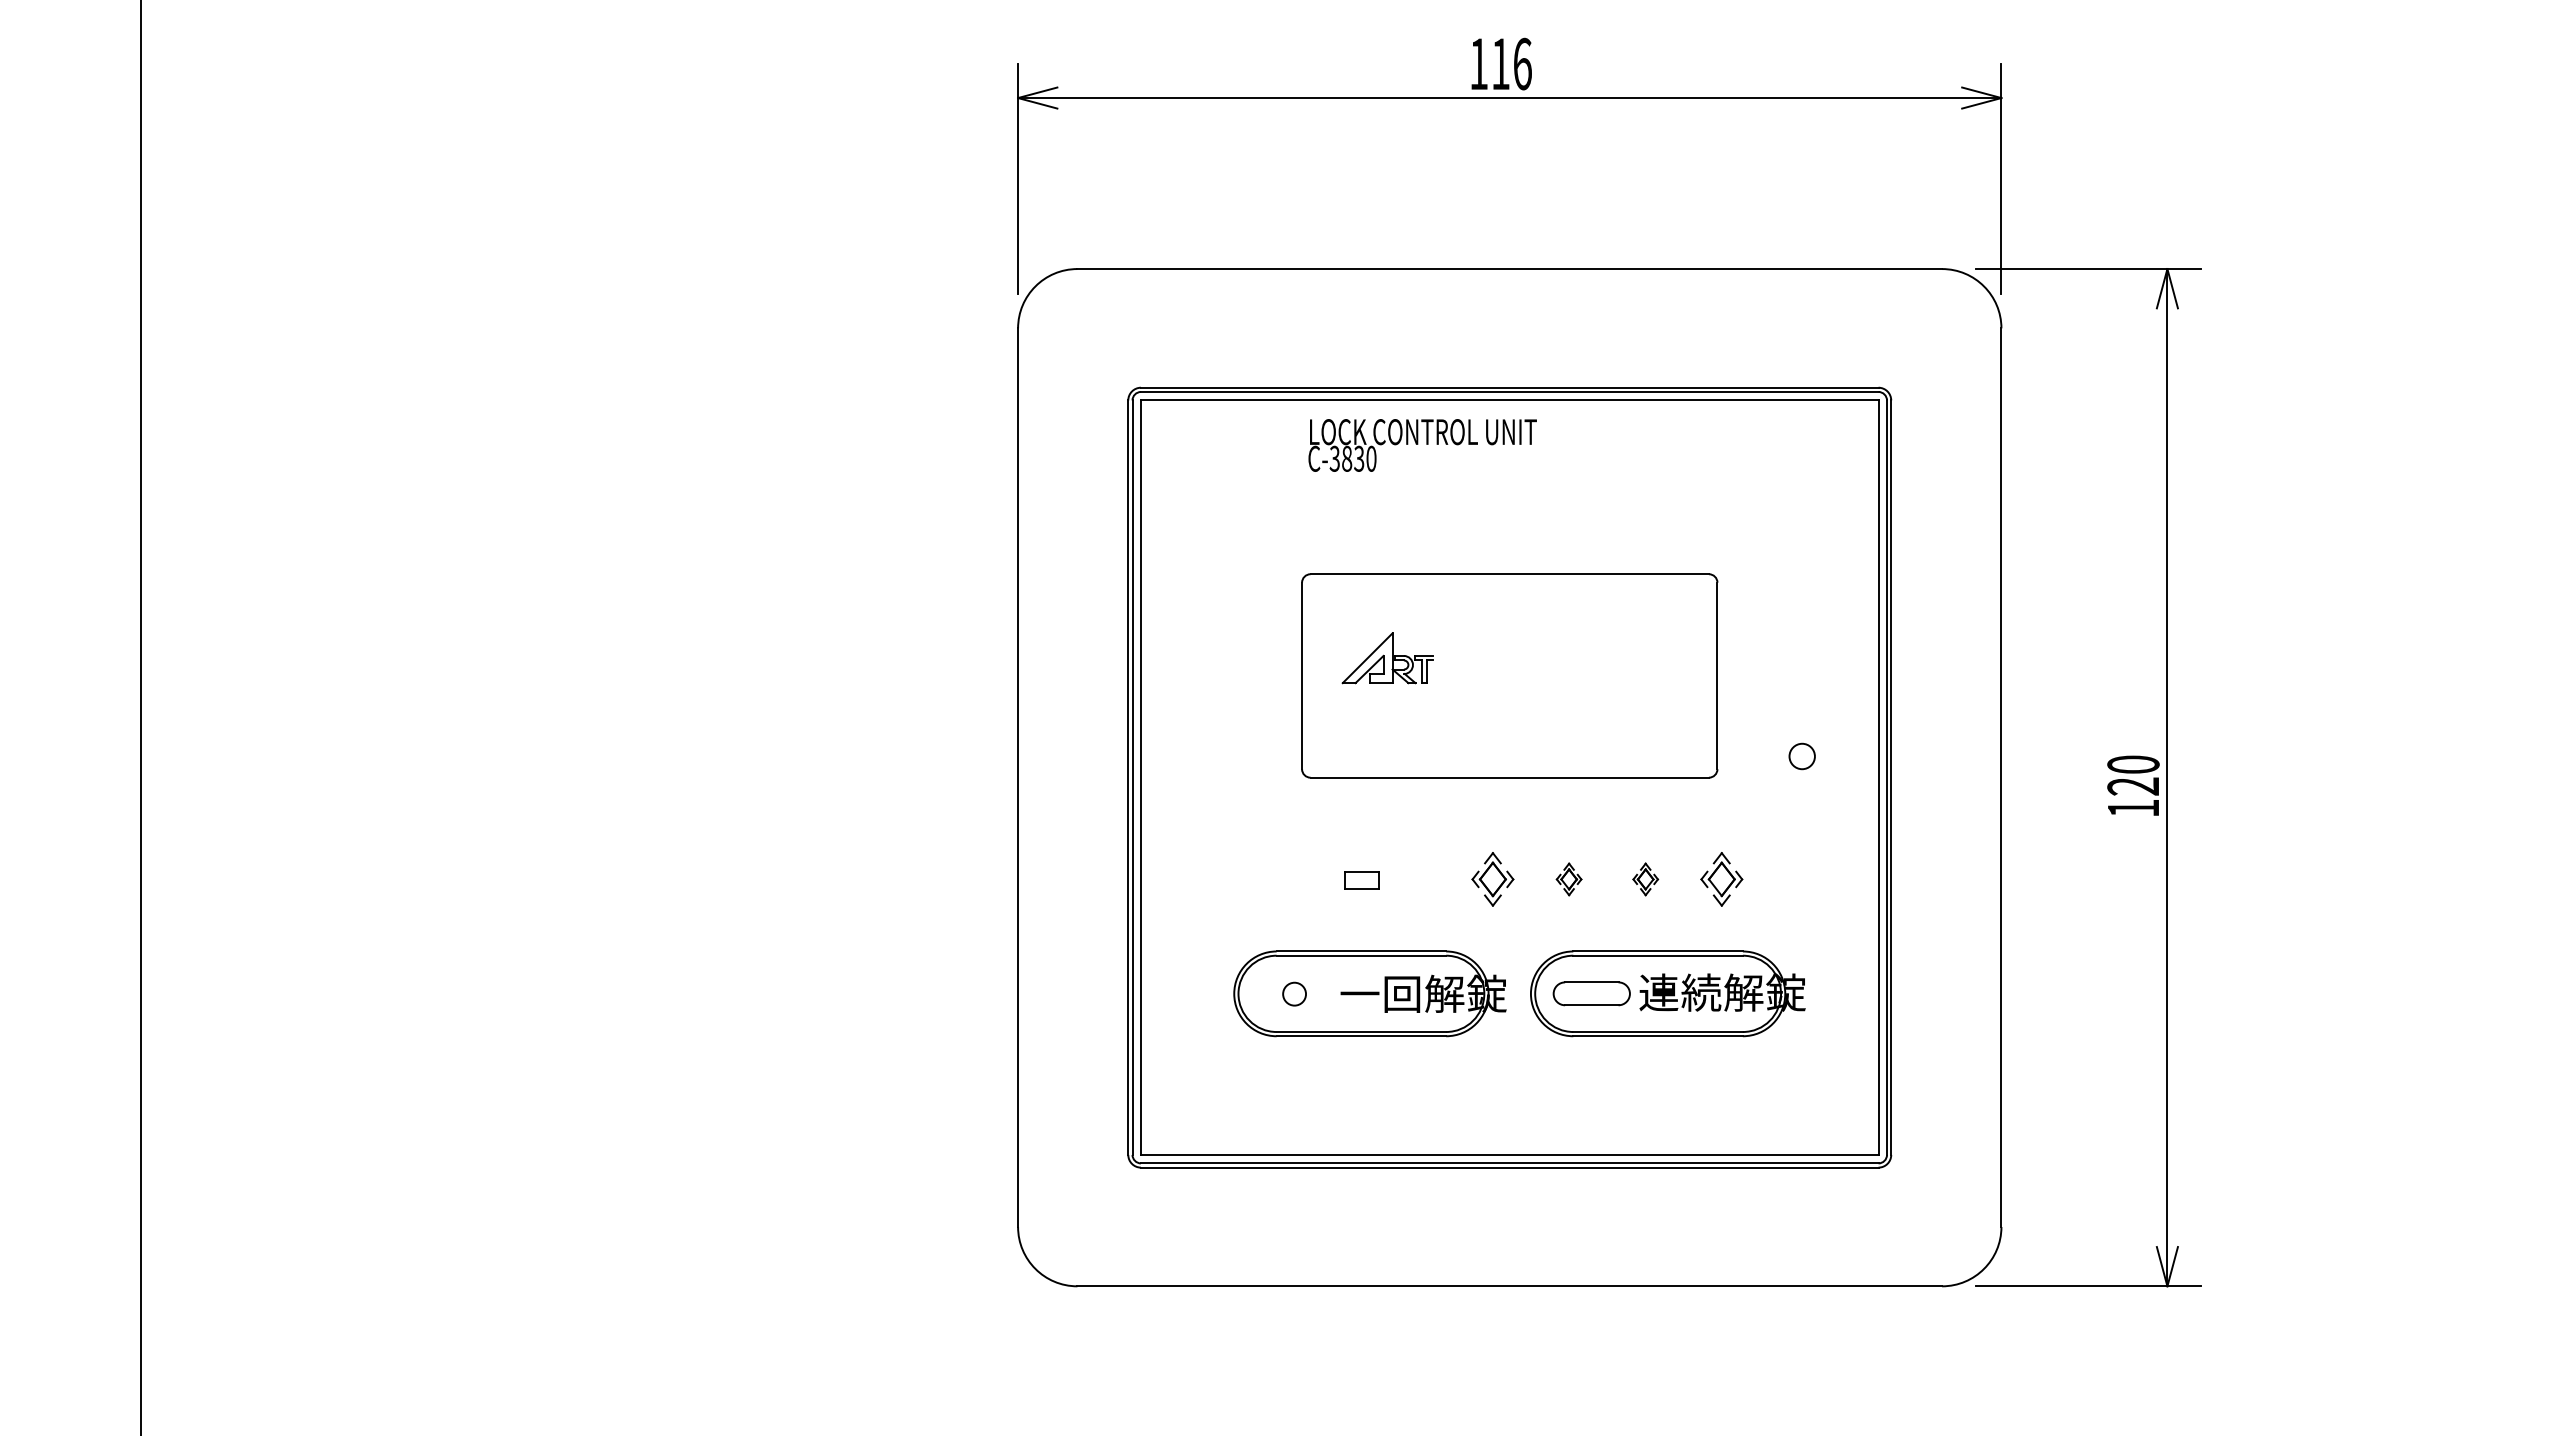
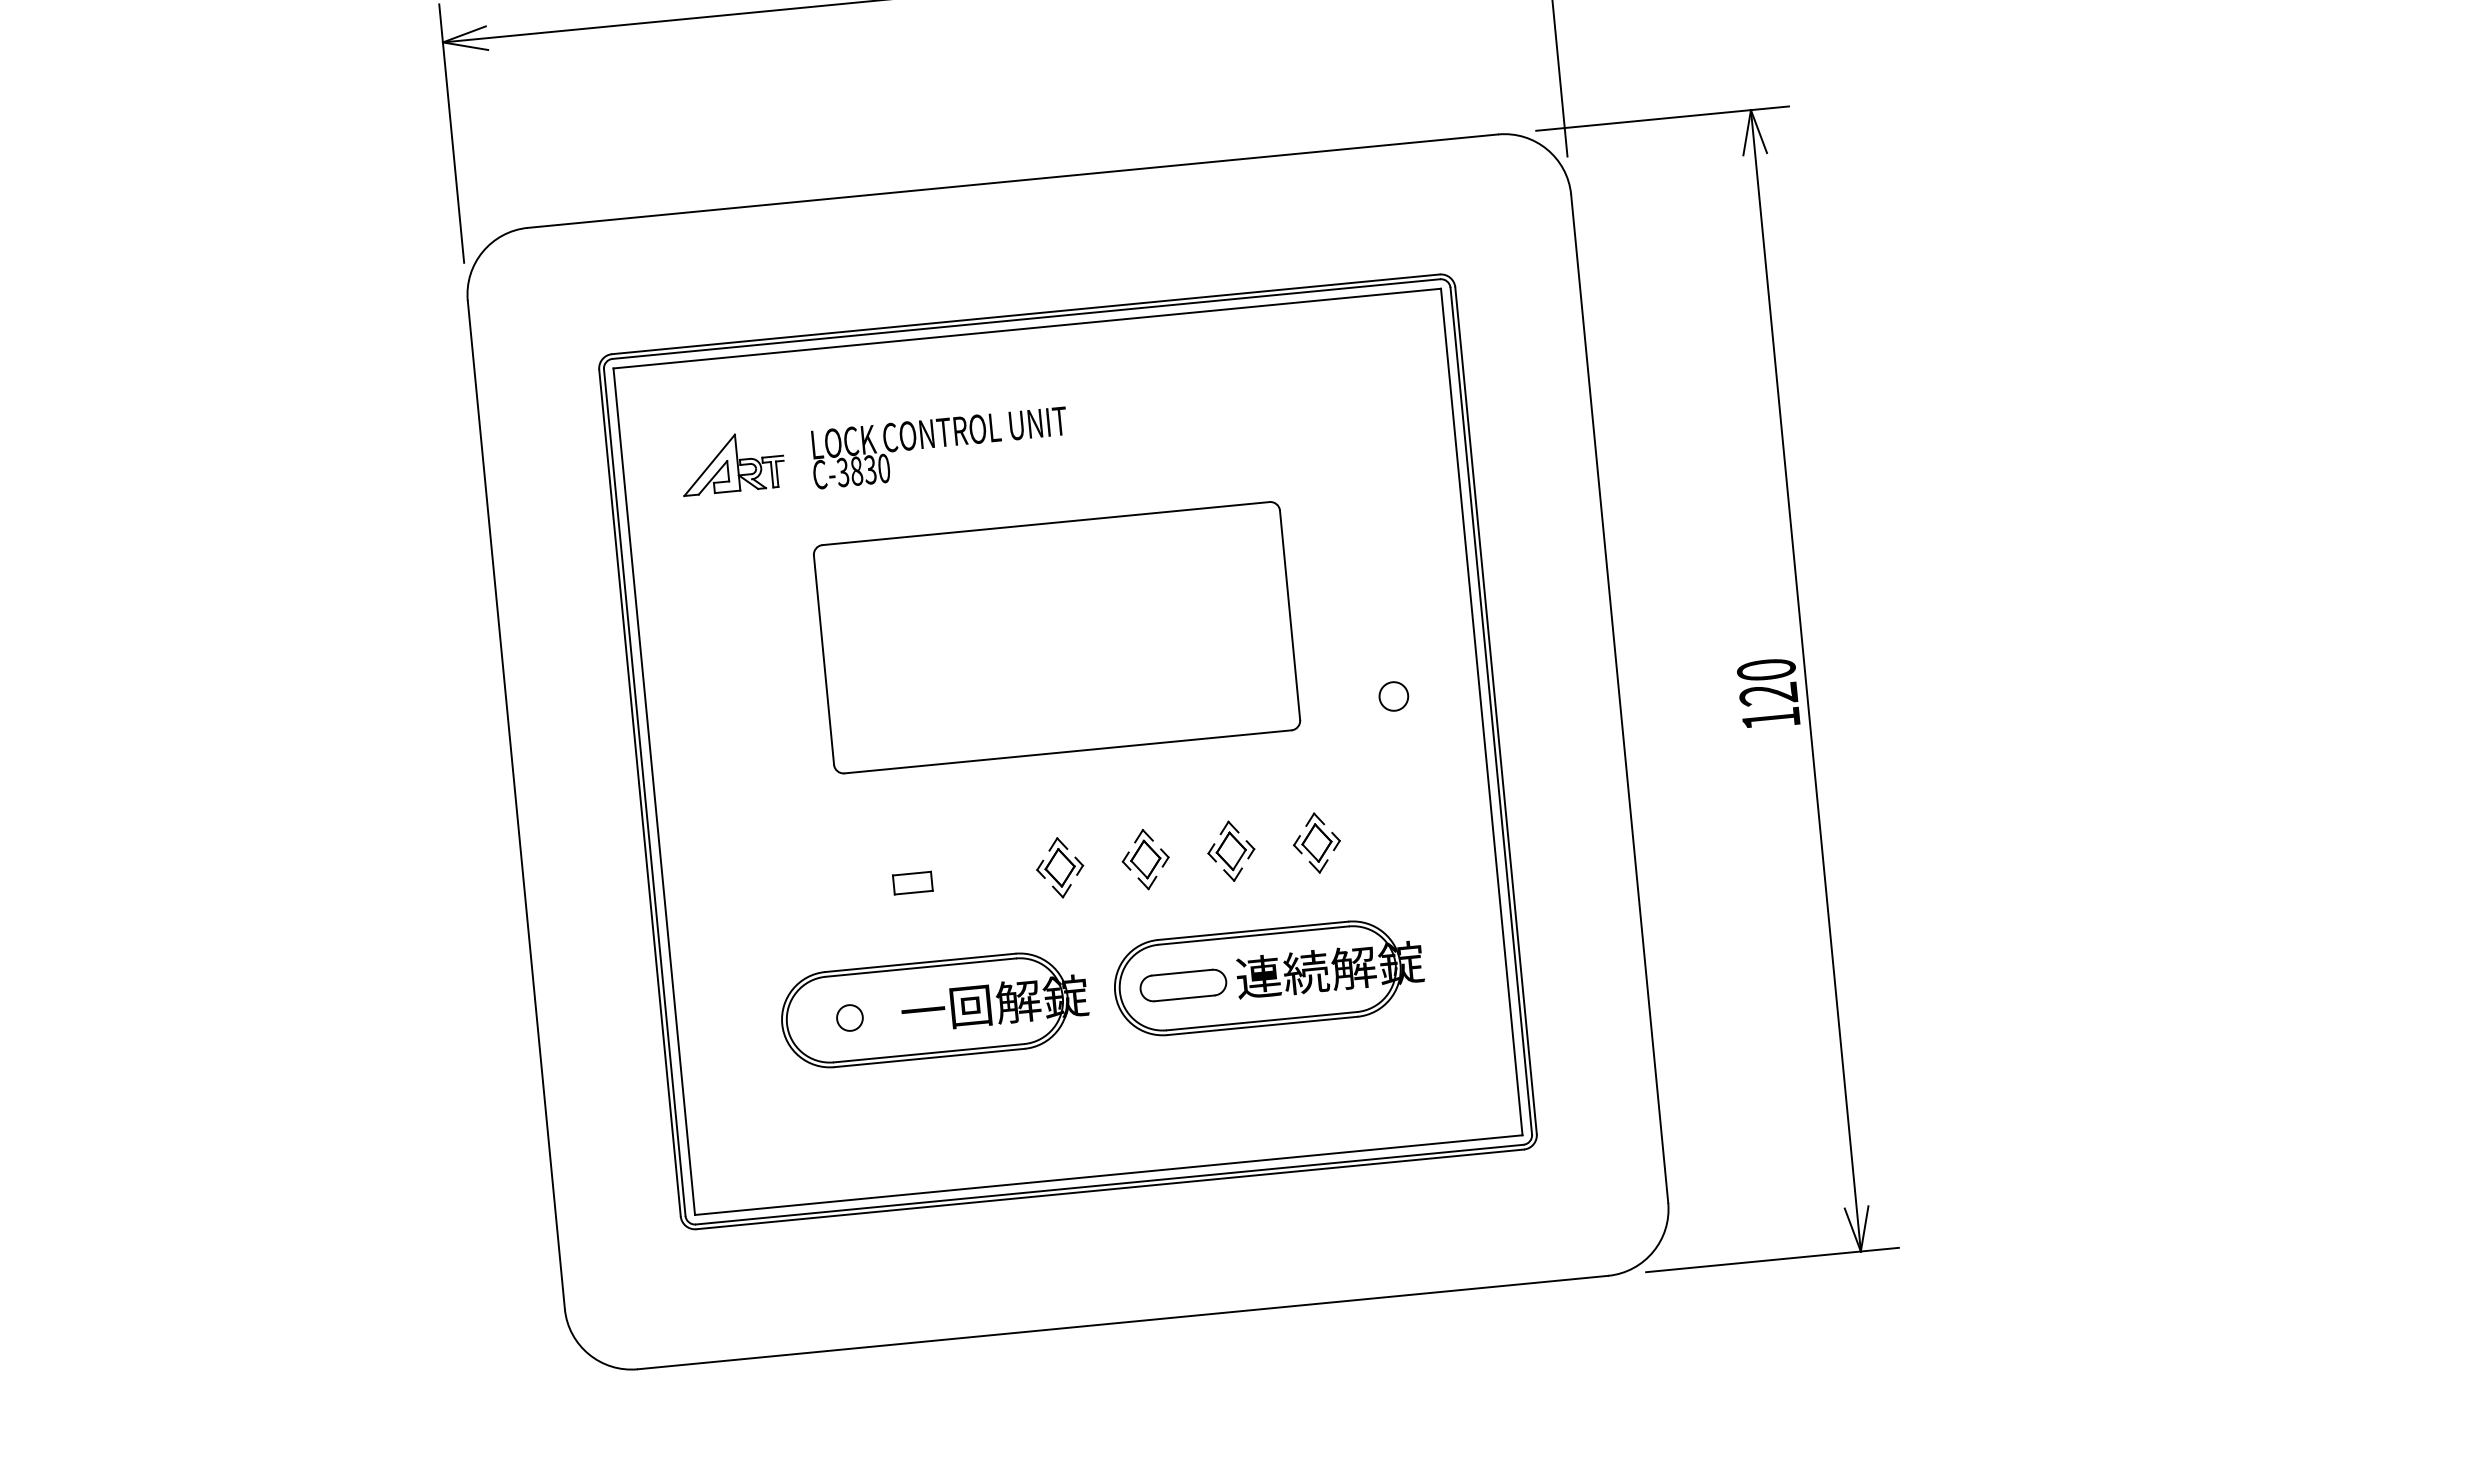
text: (1422, 445) -> (939, 448), moved
part: (1387, 658) -> (731, 463), moved
part: (1568, 879) -> (1144, 859), size x1.67
part: (1645, 879) -> (1231, 851), size x1.67

